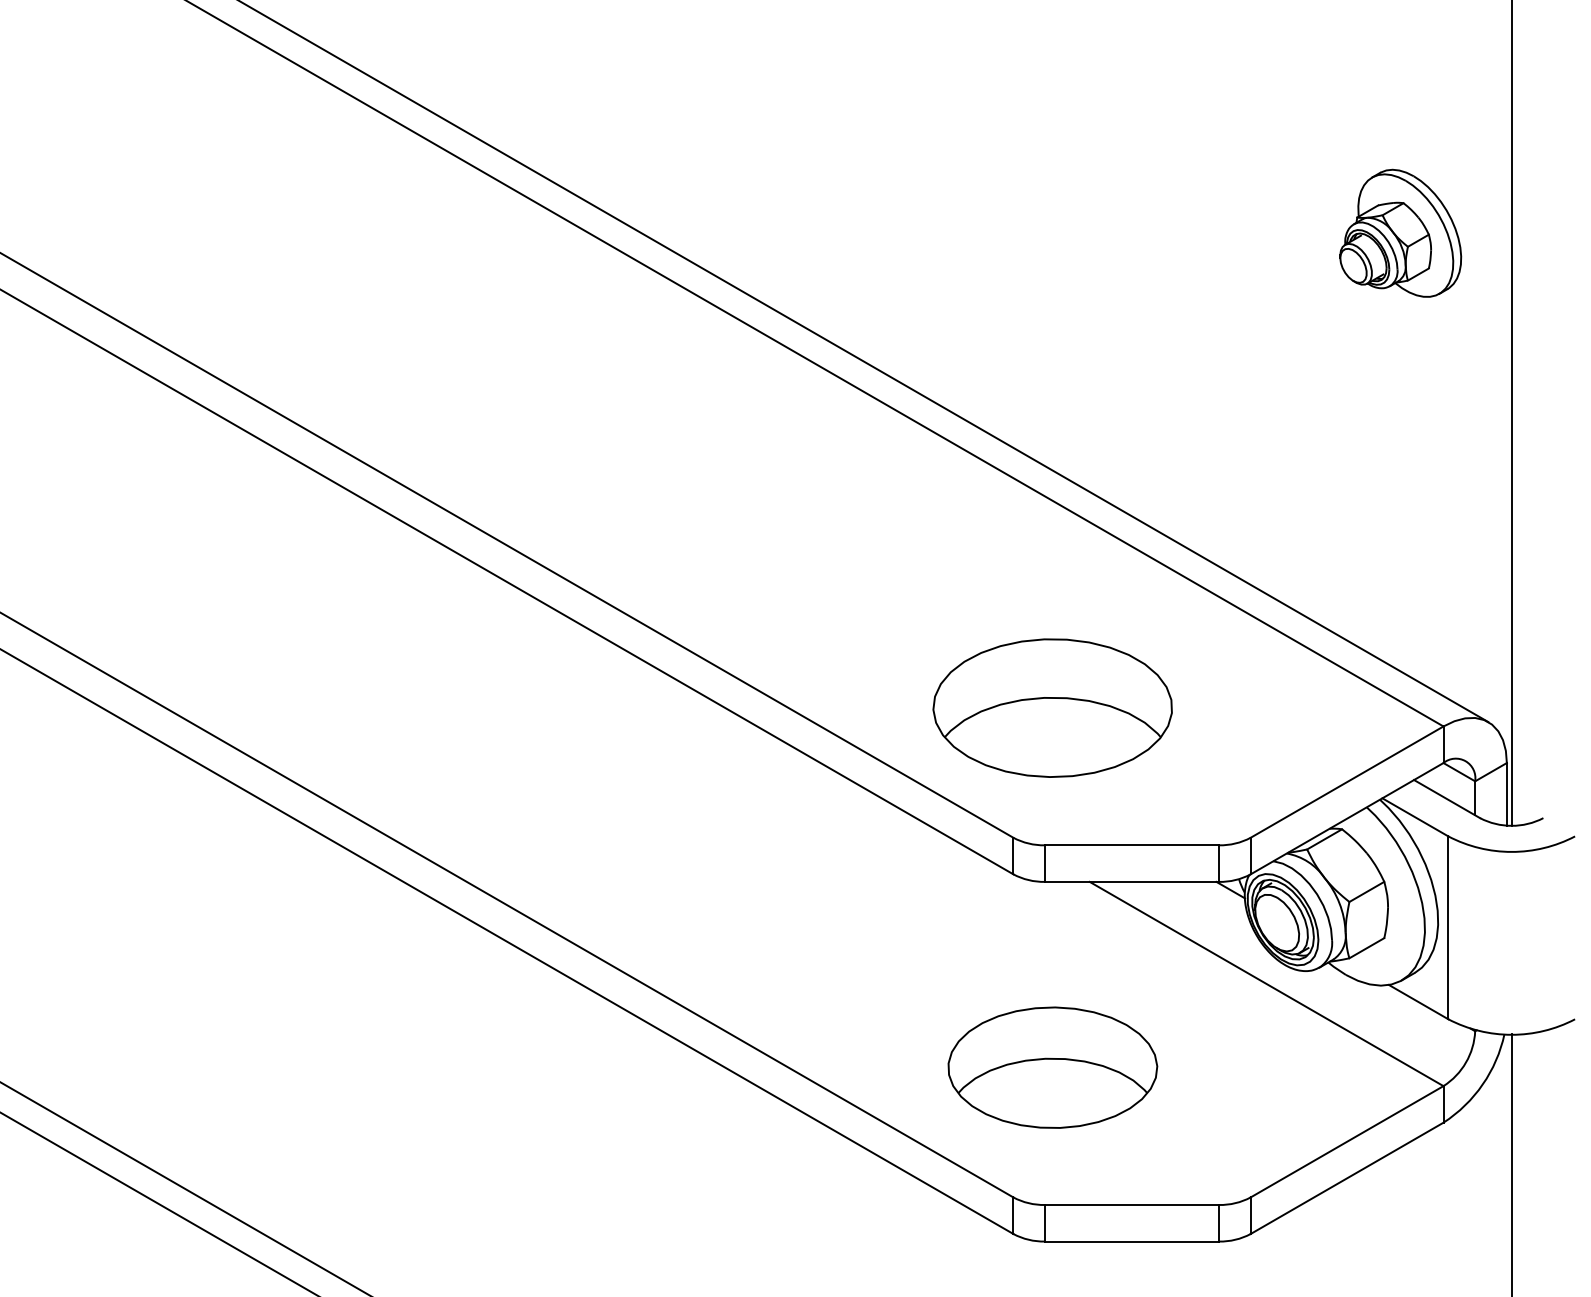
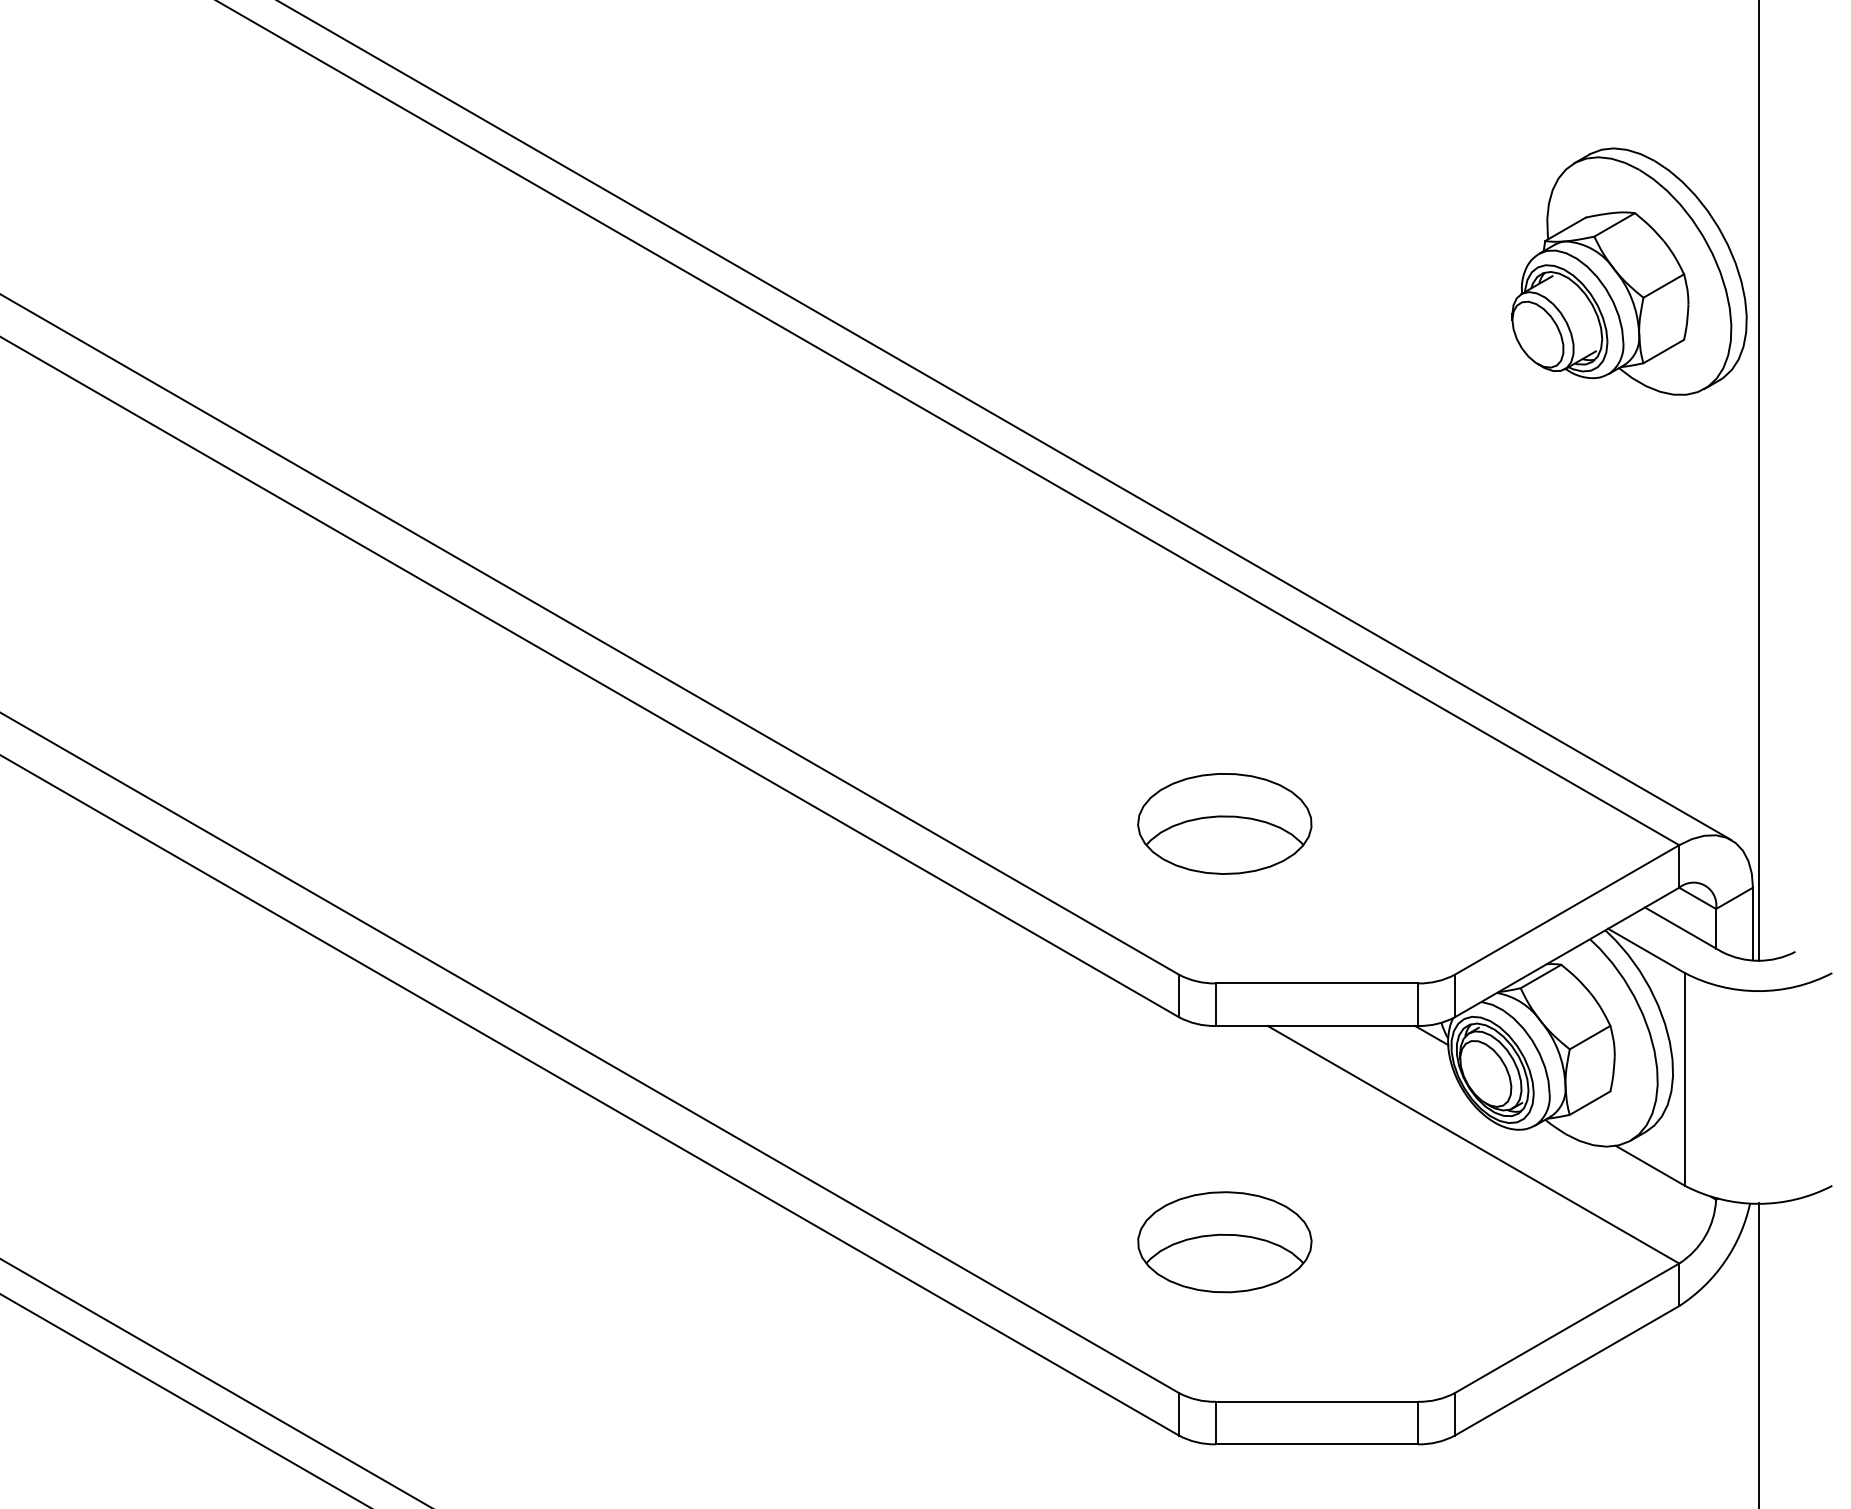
part: (1400, 233) -> (1629, 271), size x1.67
part: (1052, 707) -> (1224, 823), size x0.62
part: (1052, 1068) -> (1224, 1242), size x0.71

